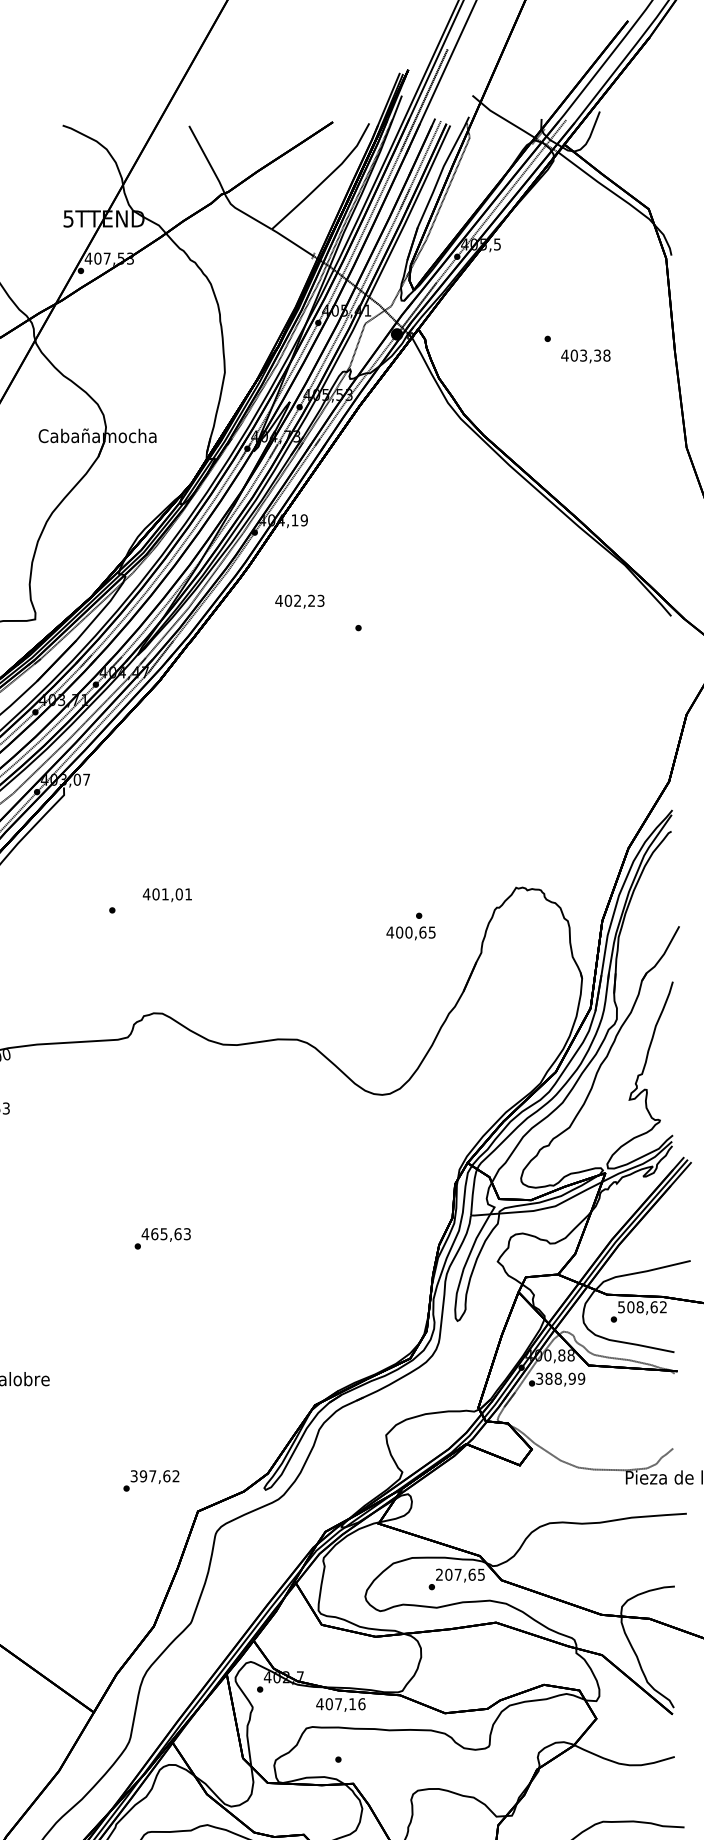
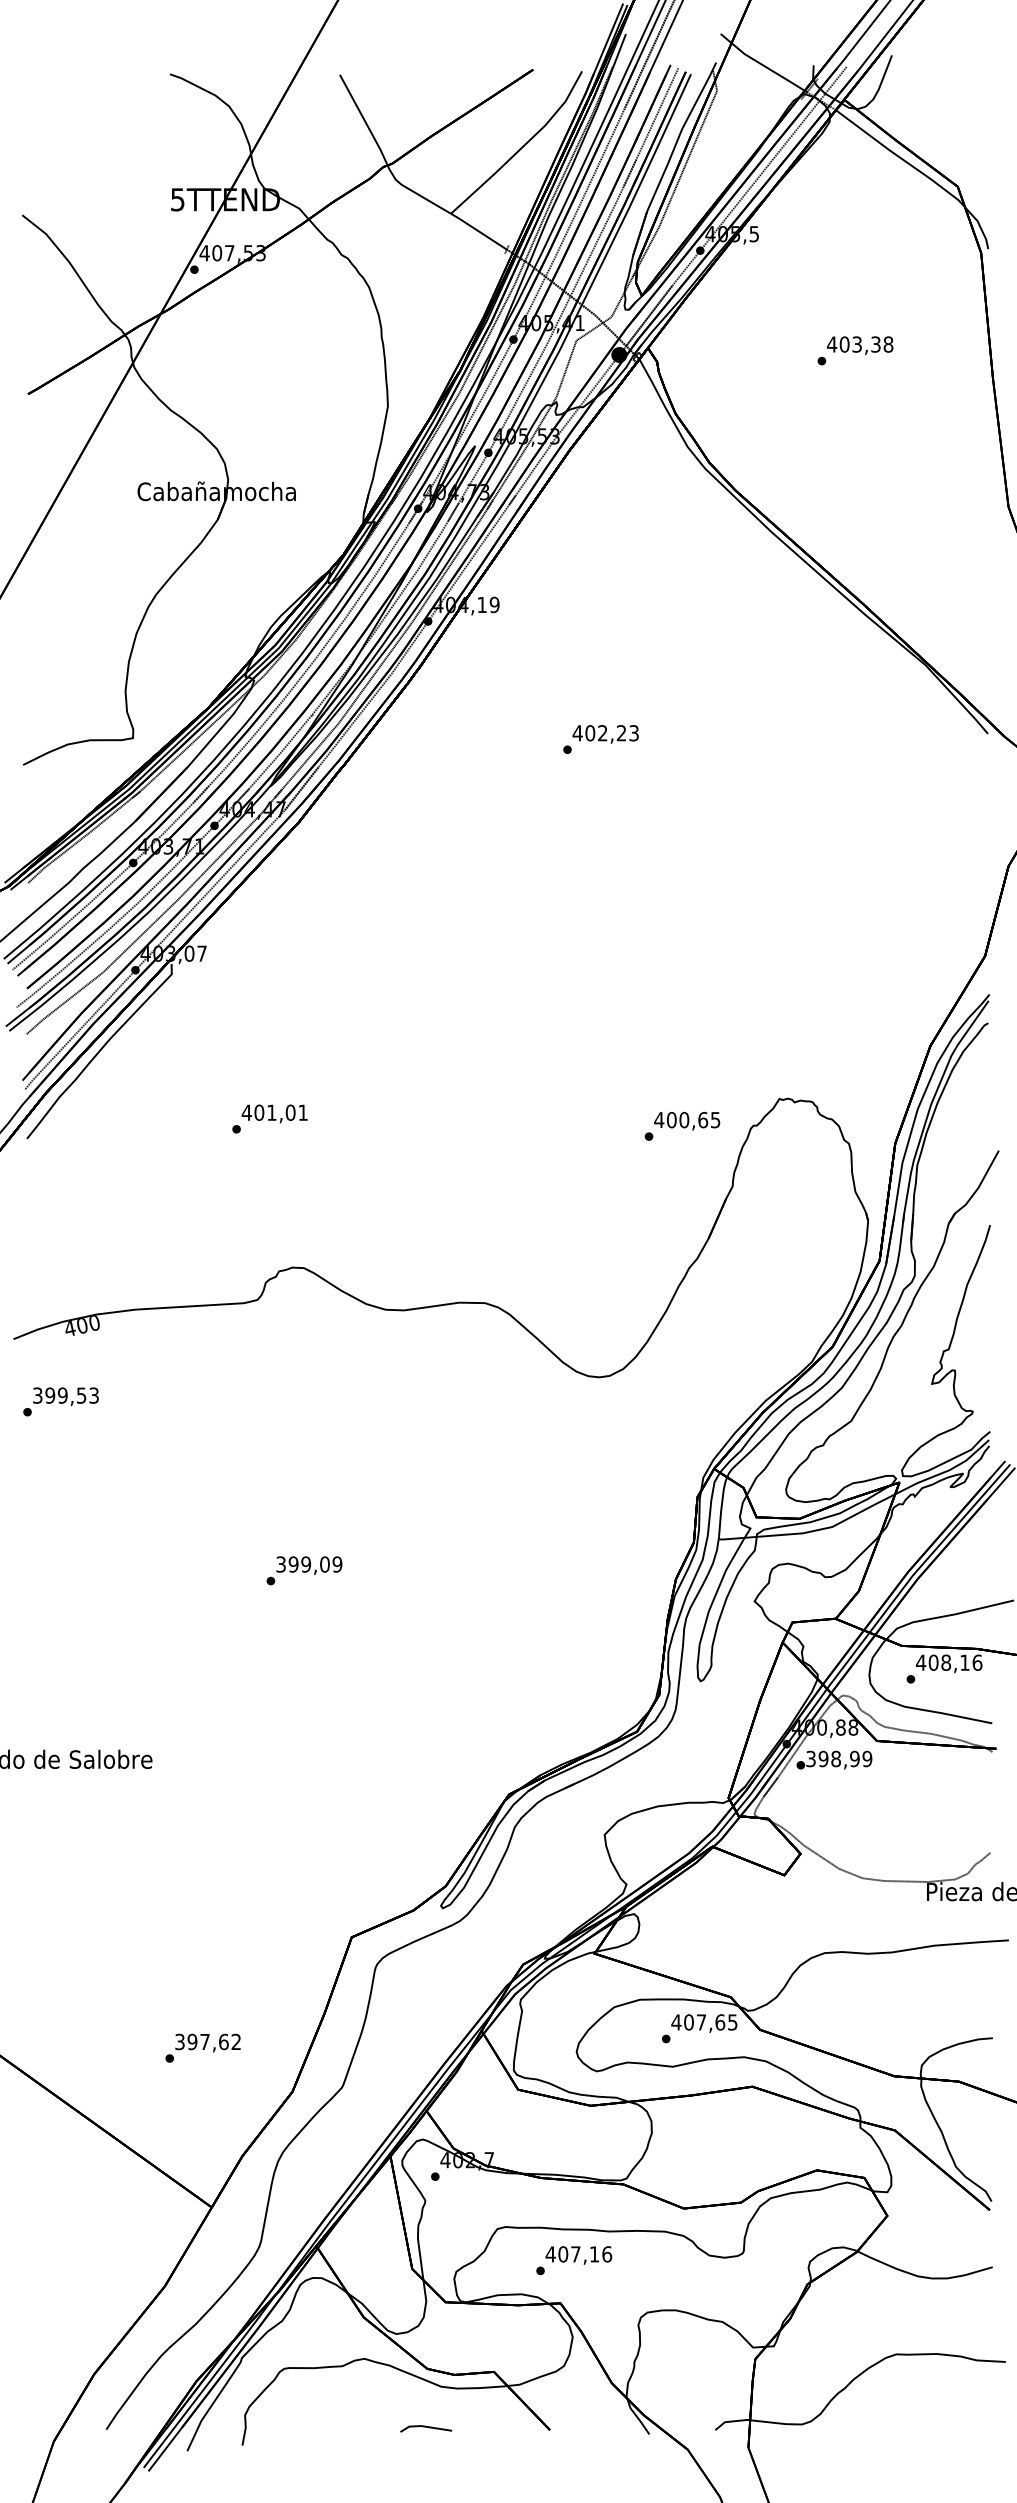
text: (586, 356) -> (860, 345), moved
text: (299, 601) -> (605, 734), moved
text: (167, 894) -> (274, 1113), moved
text: (411, 932) -> (687, 1120), moved
text: (165, 1234) -> (308, 1564), 465,63 -> 399,09
text: (641, 1307) -> (948, 1662), 508,62 -> 408,16
text: (548, 1379) -> (823, 1759), 388,99 -> 398,99
text: (150, 1480) -> (202, 2047), moved
text: (439, 1574) -> (676, 2022), 207,65 -> 407,65
text: (340, 1705) -> (578, 2255), moved

